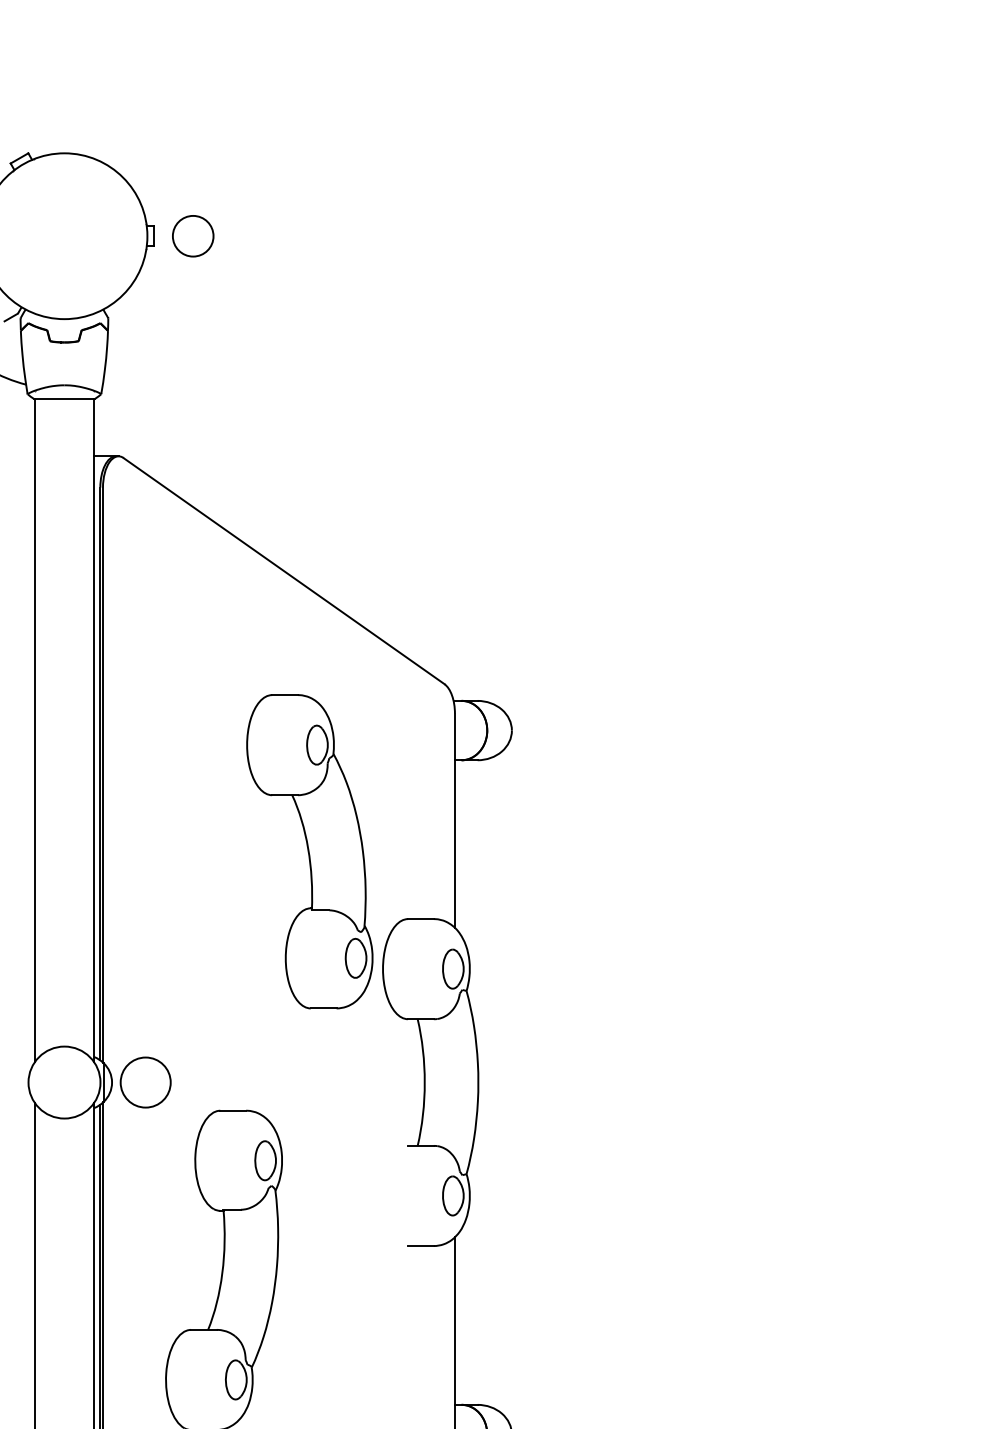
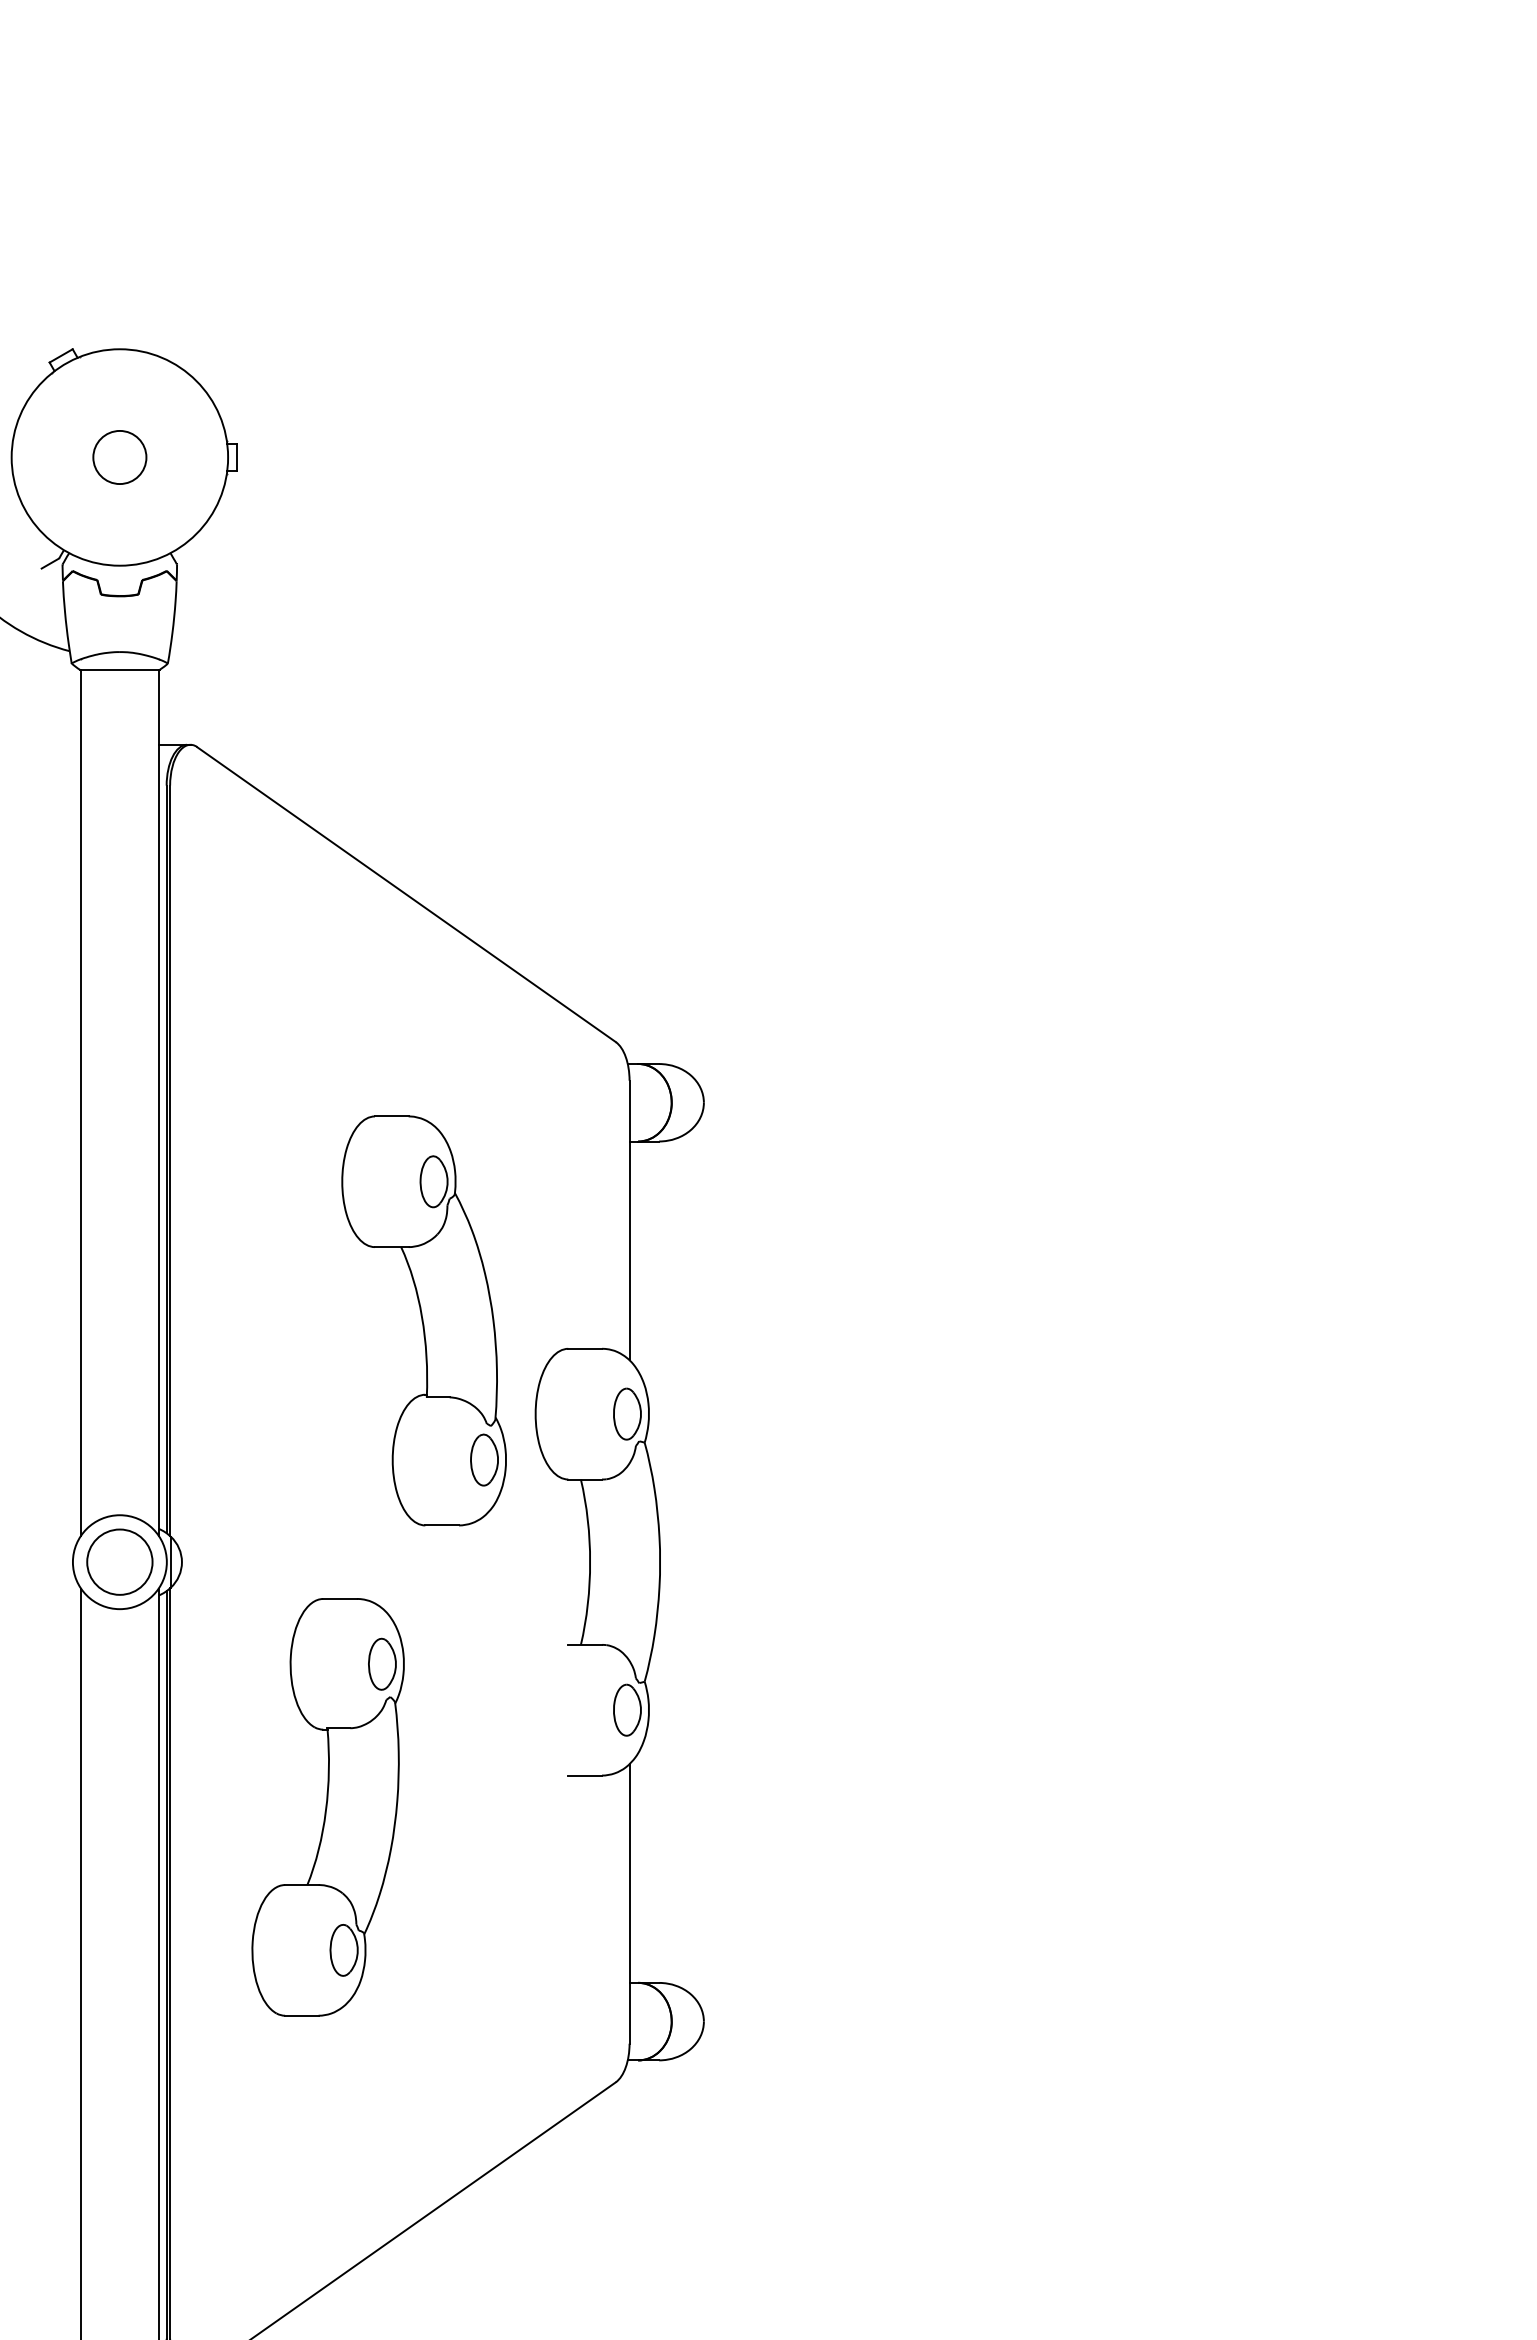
circle: (192, 236) -> (119, 457), moved
part: (309, 851) -> (423, 1320), moved
circle: (145, 1082) -> (119, 1561), moved

